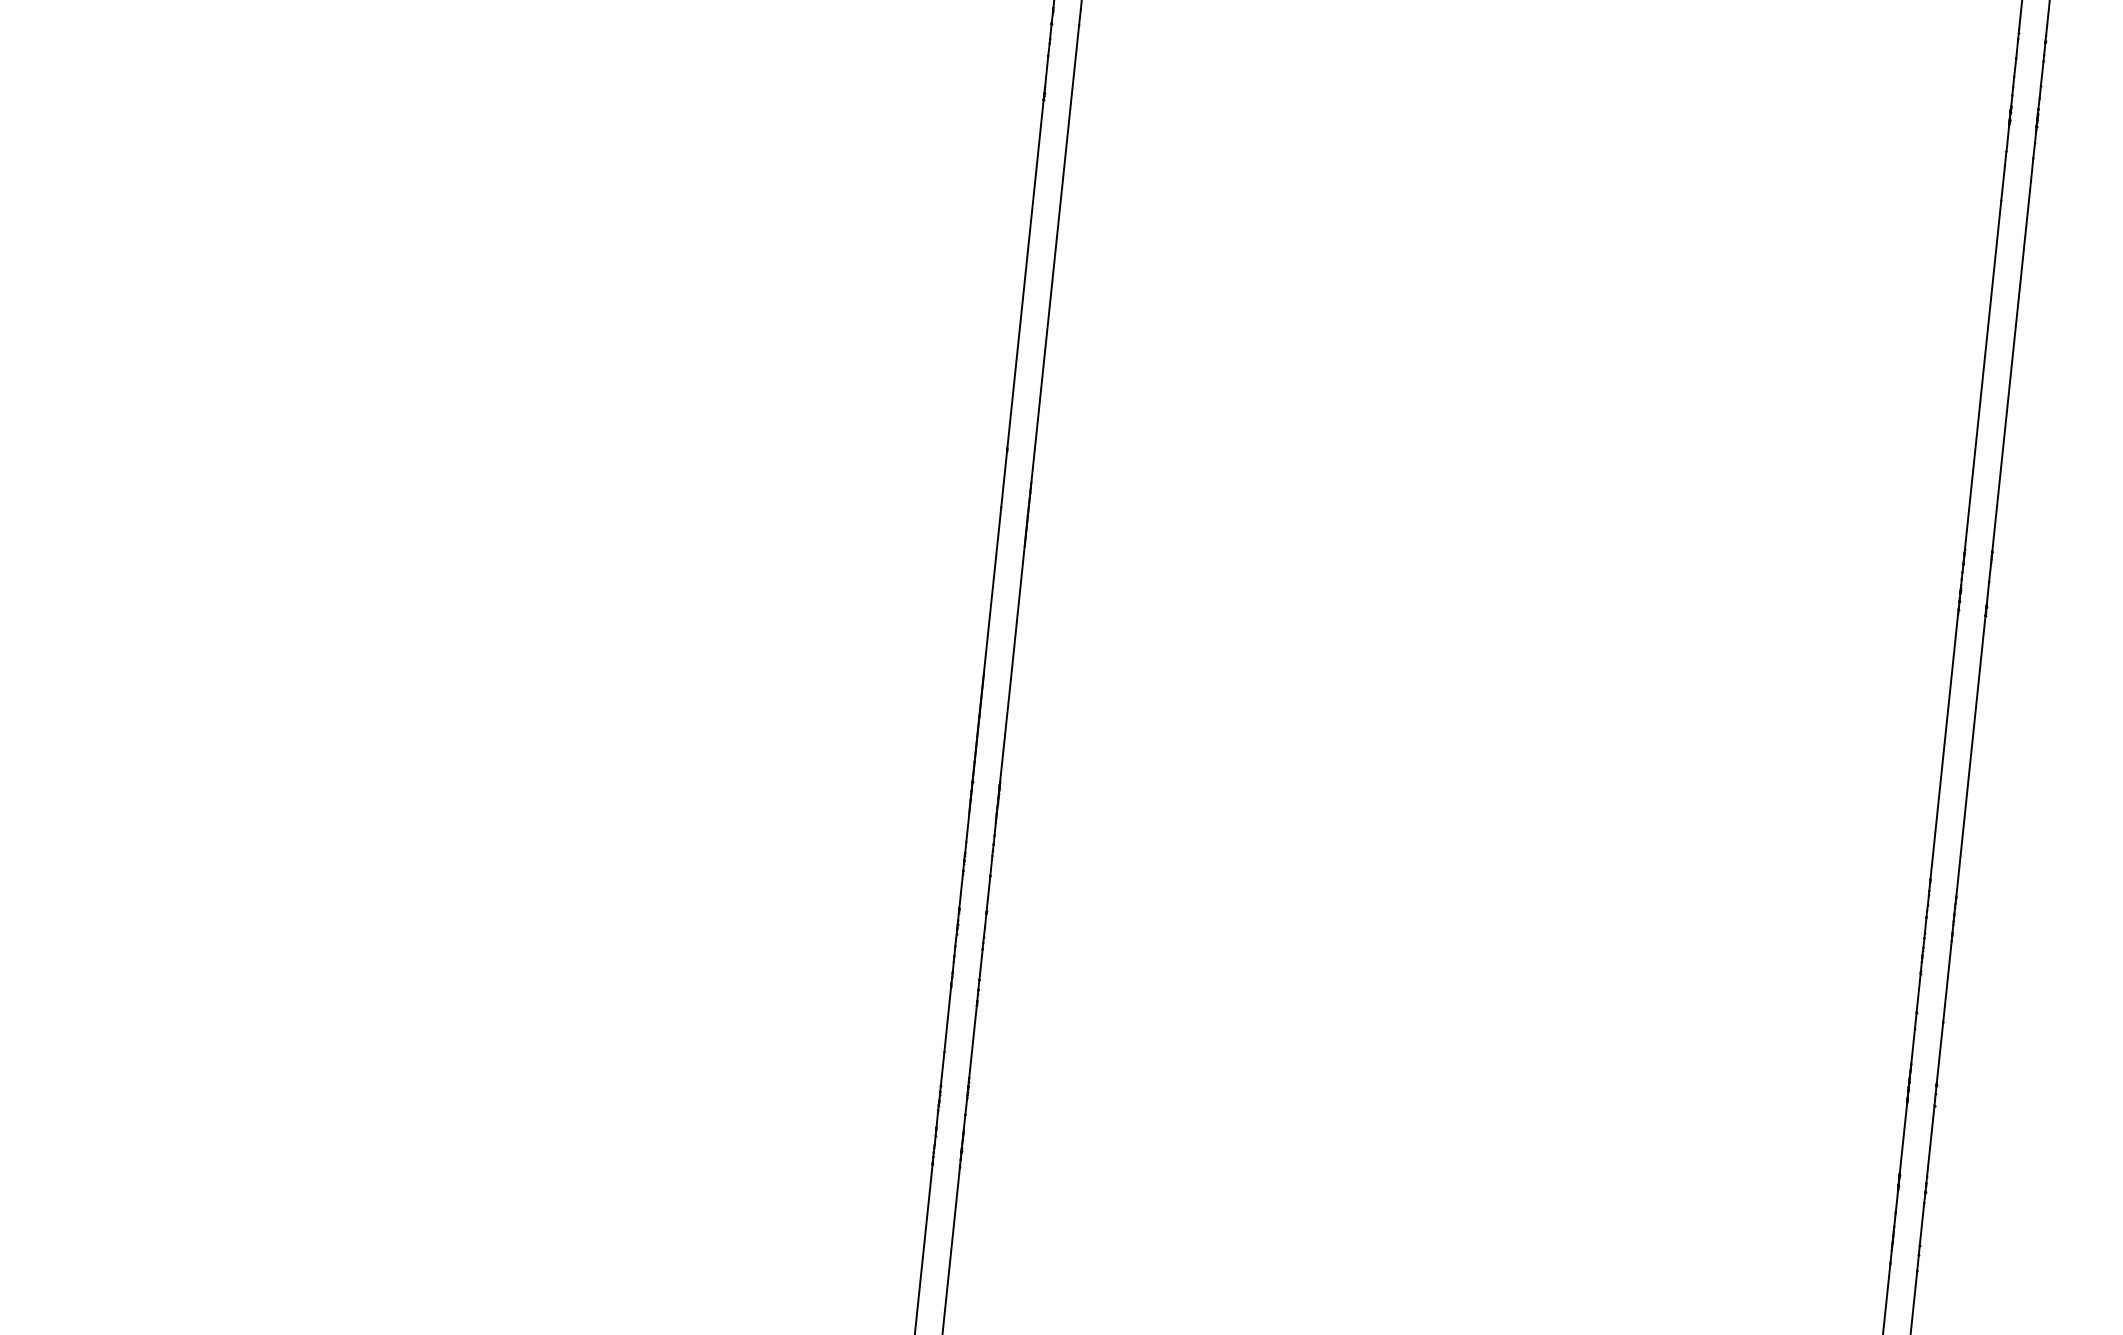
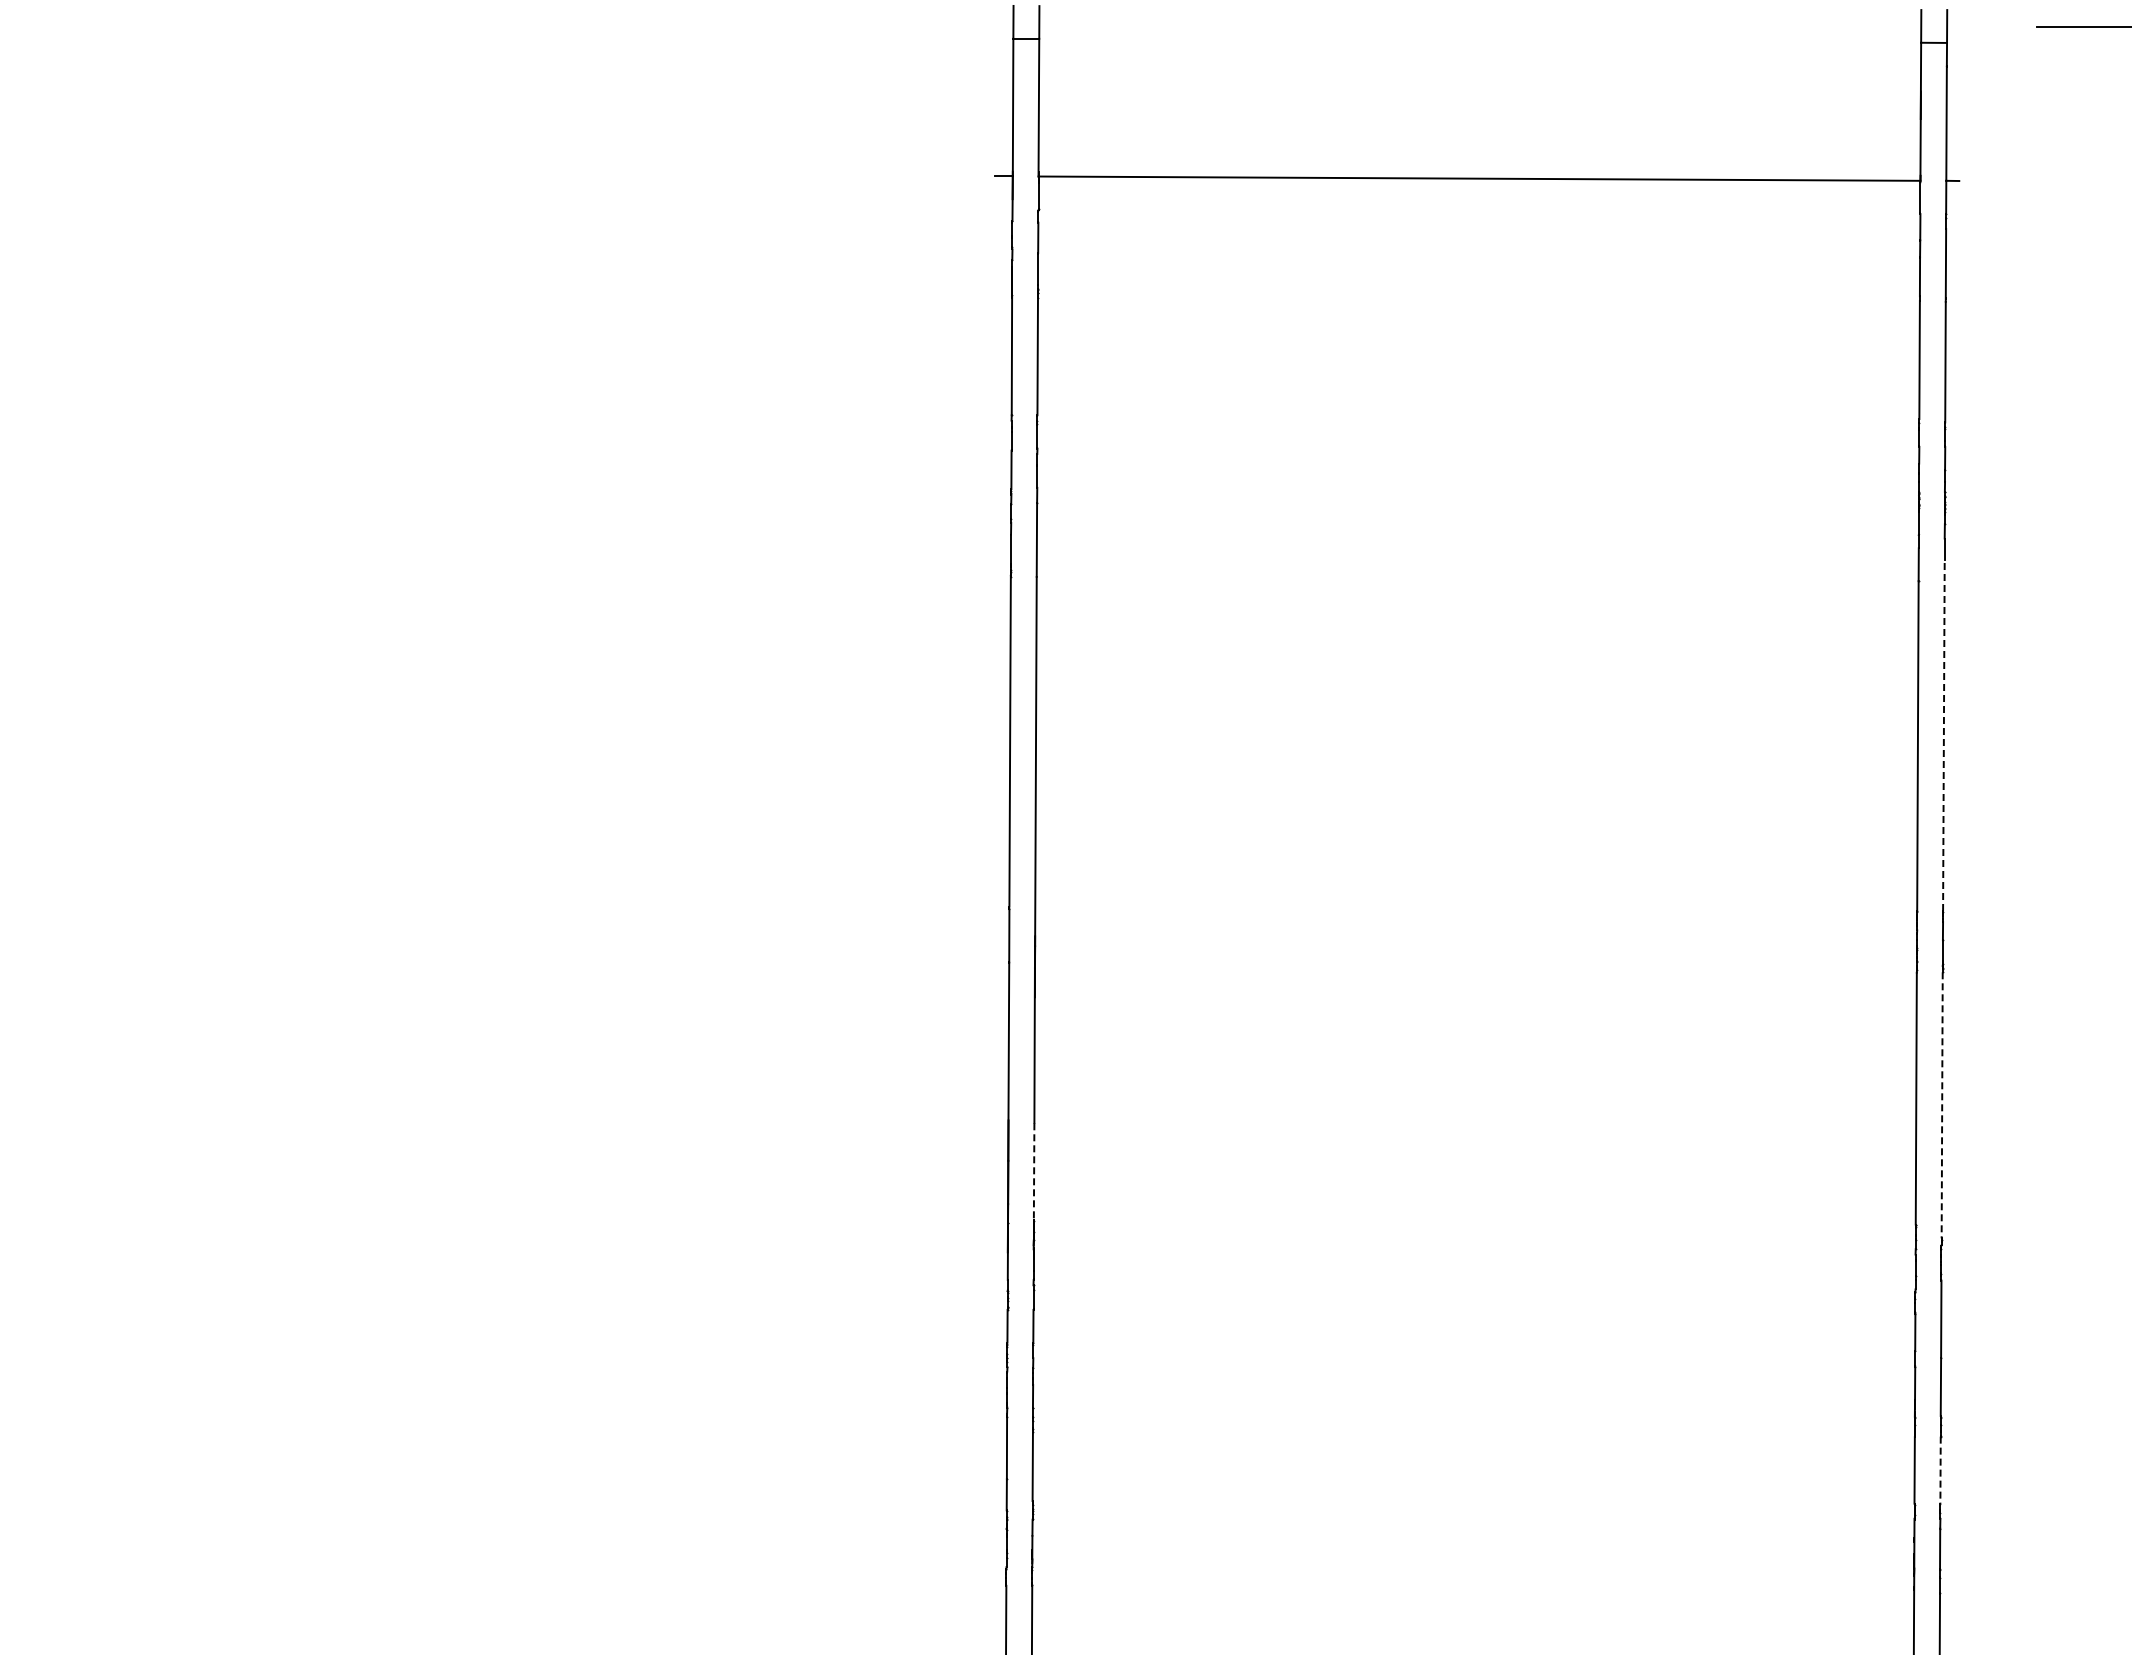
line: (2011, 366) -> (1943, 735), solid -> dashed
line: (1005, 730) -> (1034, 1171), solid -> dashed
line: (1971, 756) -> (1942, 1105), solid -> dashed
line: (1930, 1141) -> (1940, 1470), solid -> dashed

